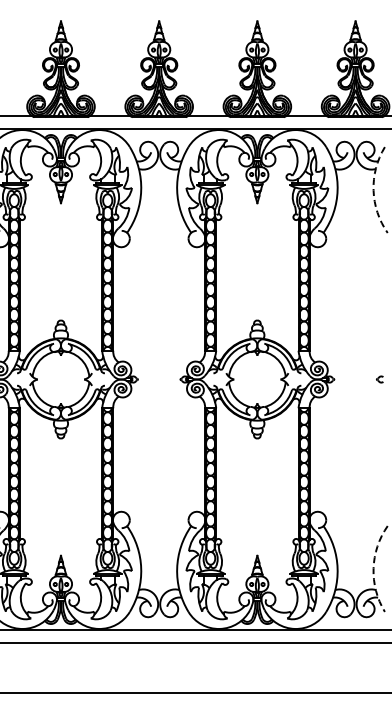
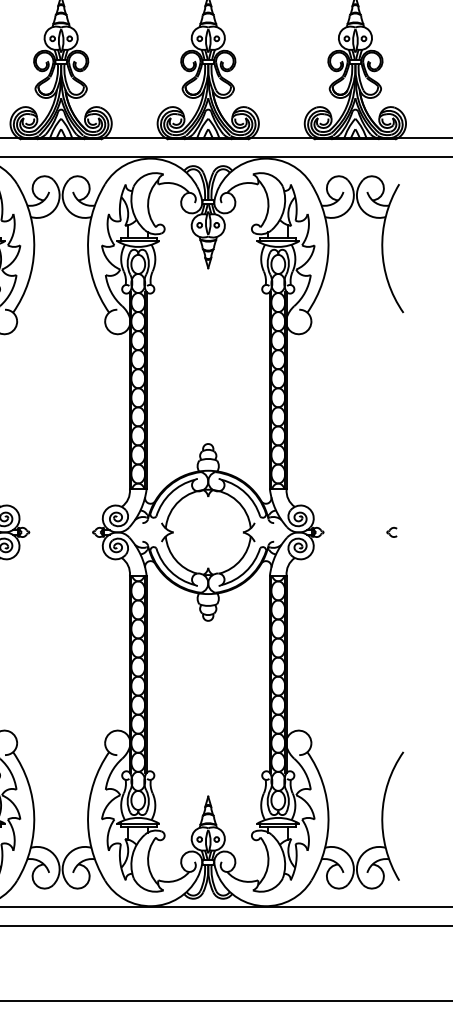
arc: (373, 190) -> (382, 249), dashed -> solid
arc: (373, 568) -> (382, 815), dashed -> solid

